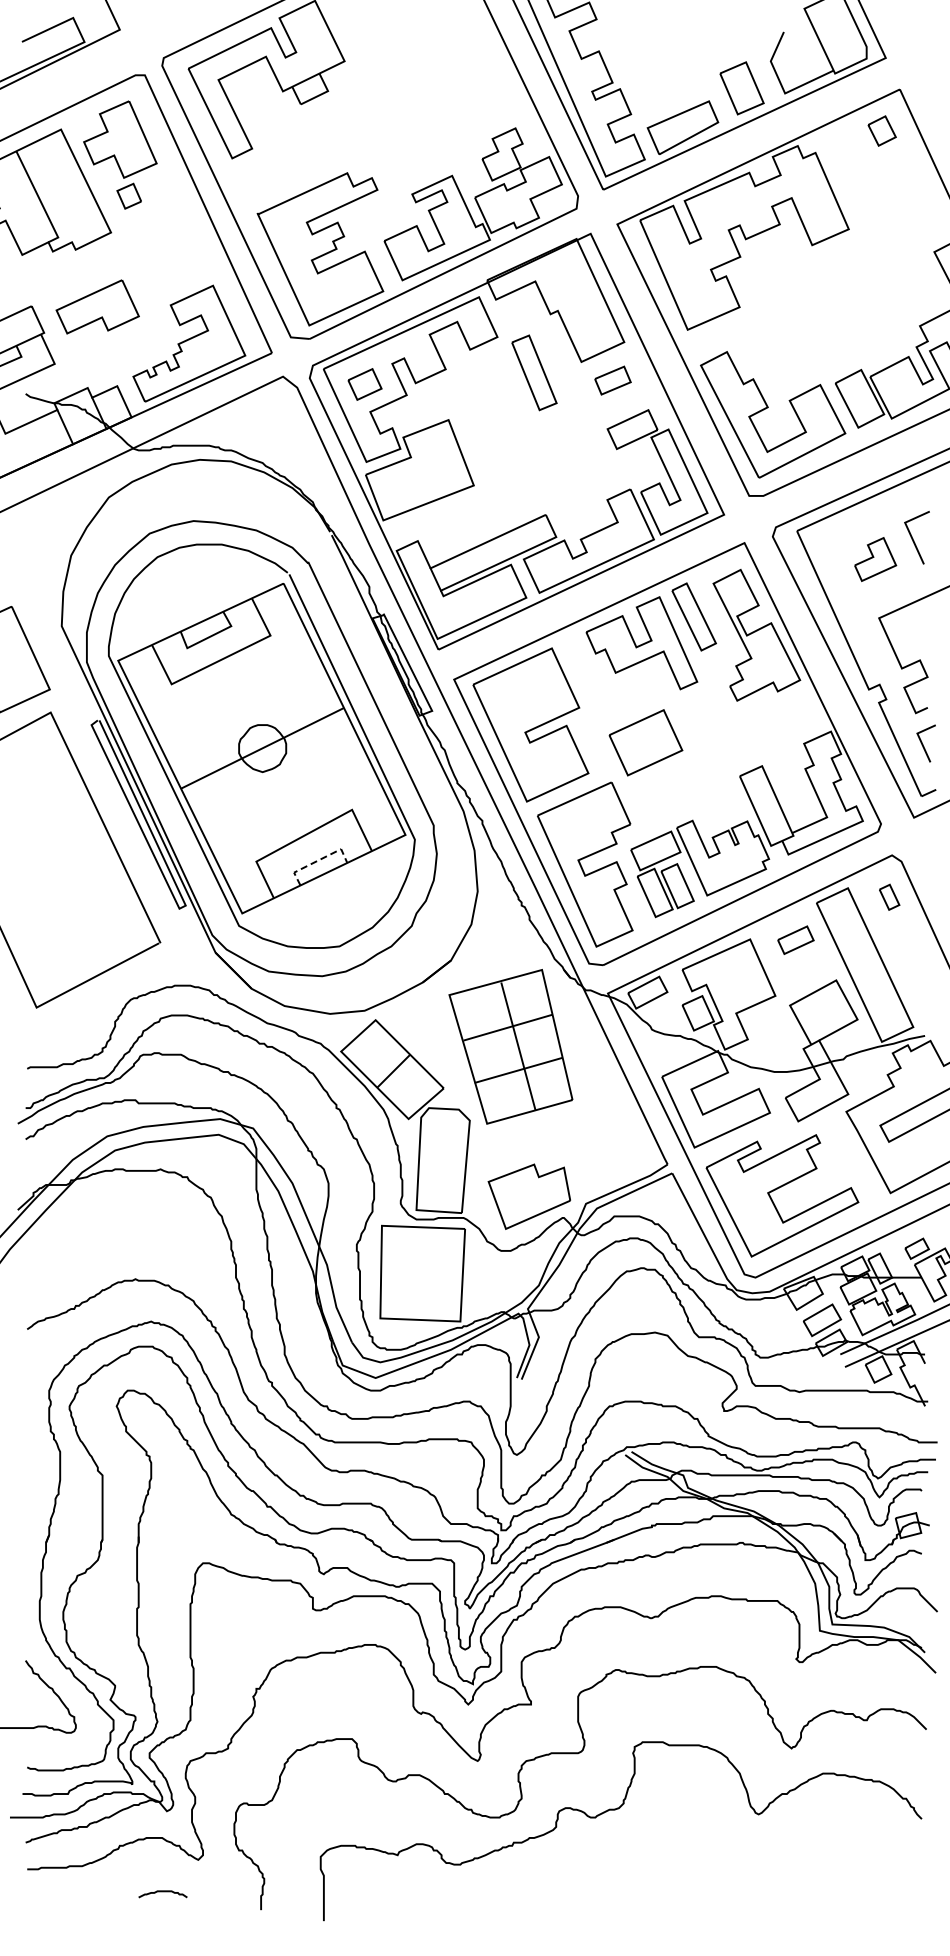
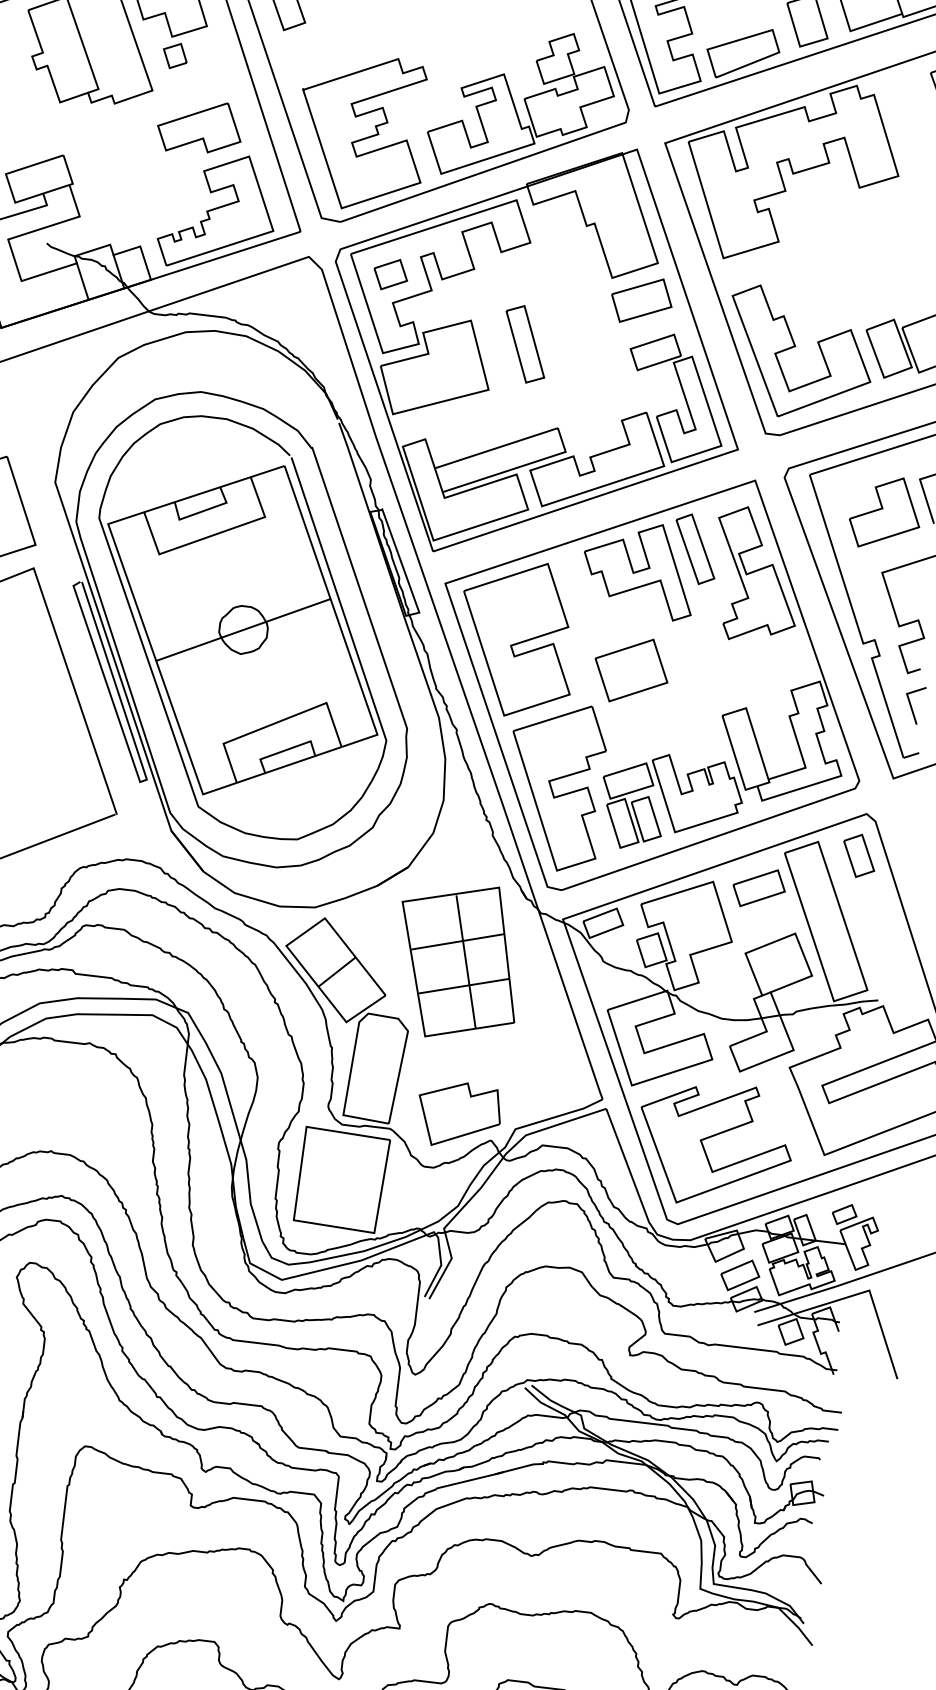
part: (97, 306) -> (199, 126), moved
part: (534, 372) -> (525, 344), moved
part: (612, 380) -> (641, 300), size x1.67
part: (875, 559) -> (885, 513), size x1.67
line: (318, 860) -> (286, 750), dashed -> solid
part: (889, 897) -> (859, 856), size x1.67
part: (795, 939) -> (758, 887), size x1.43

